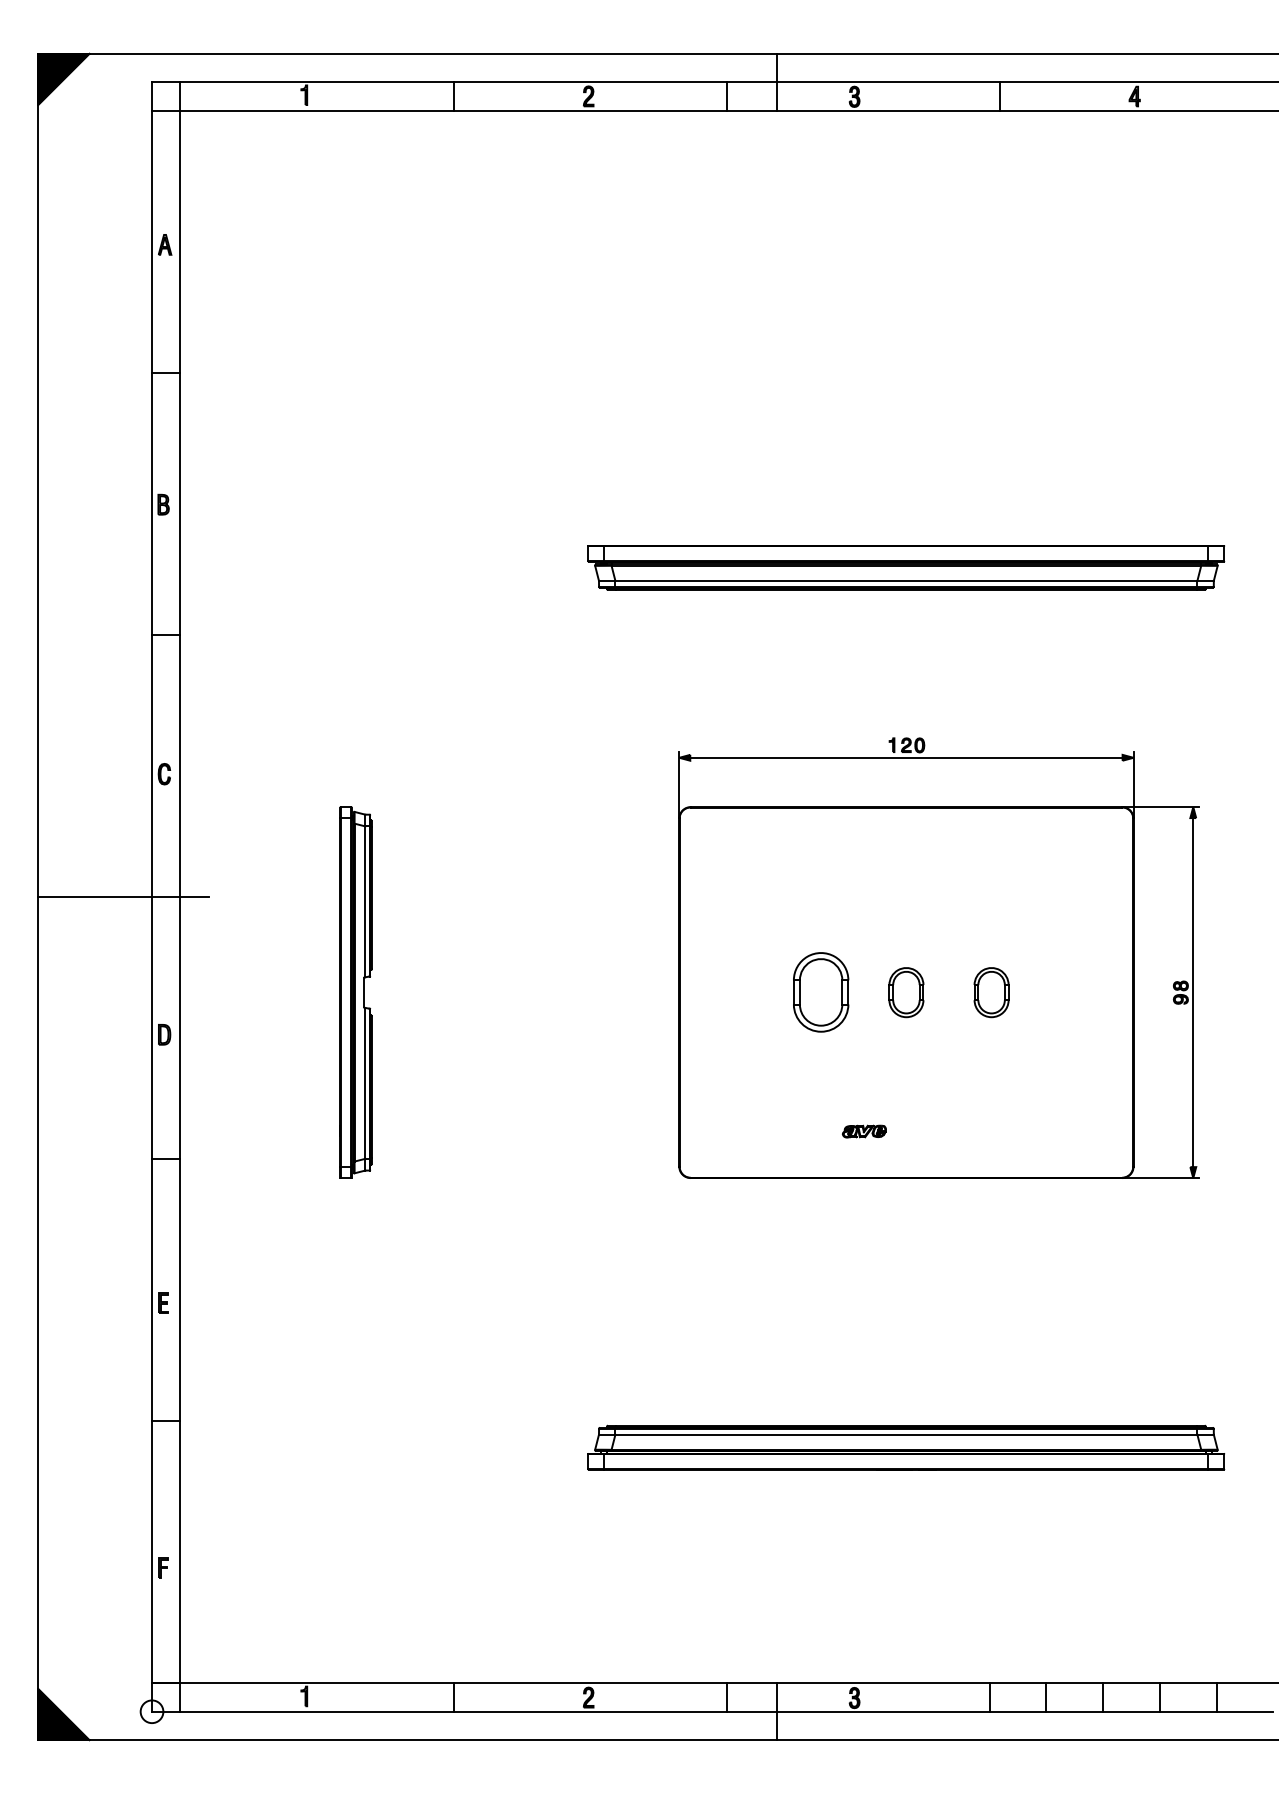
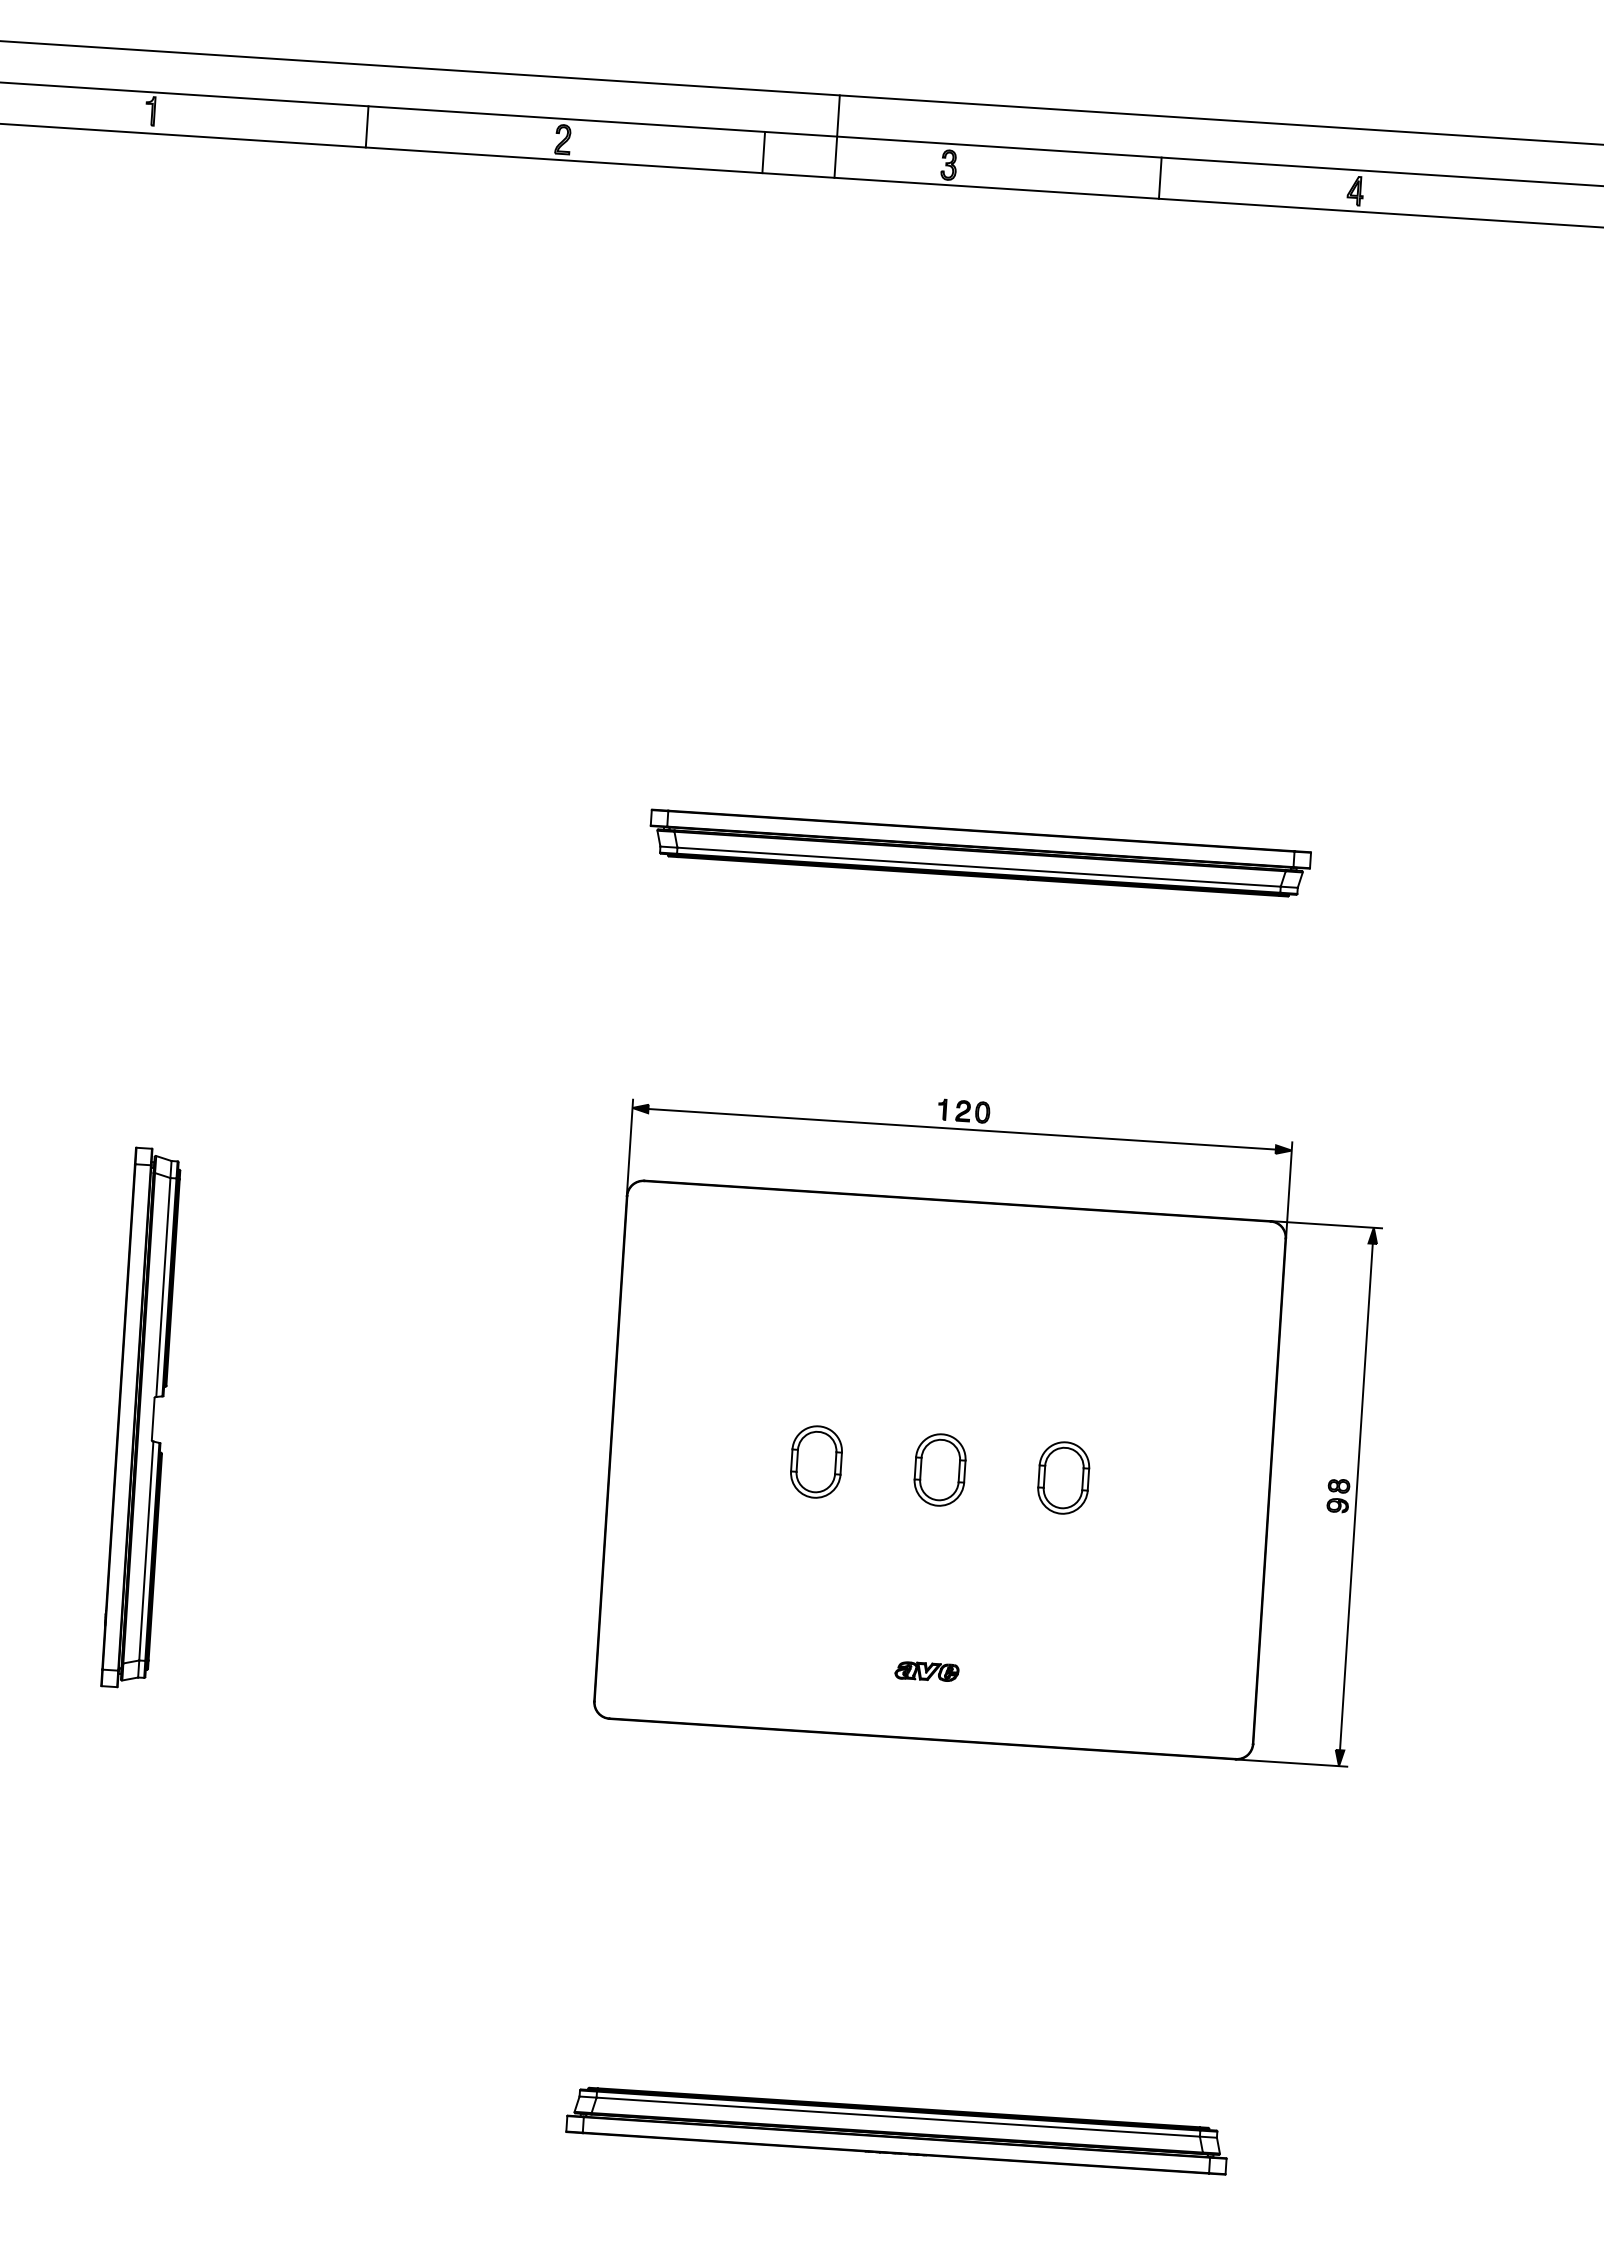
part: (906, 567) -> (980, 853), size x0.71
part: (821, 992) -> (816, 1461), size x0.62
part: (863, 1131) -> (925, 1671), moved
part: (906, 1447) -> (897, 2130), size x0.71

